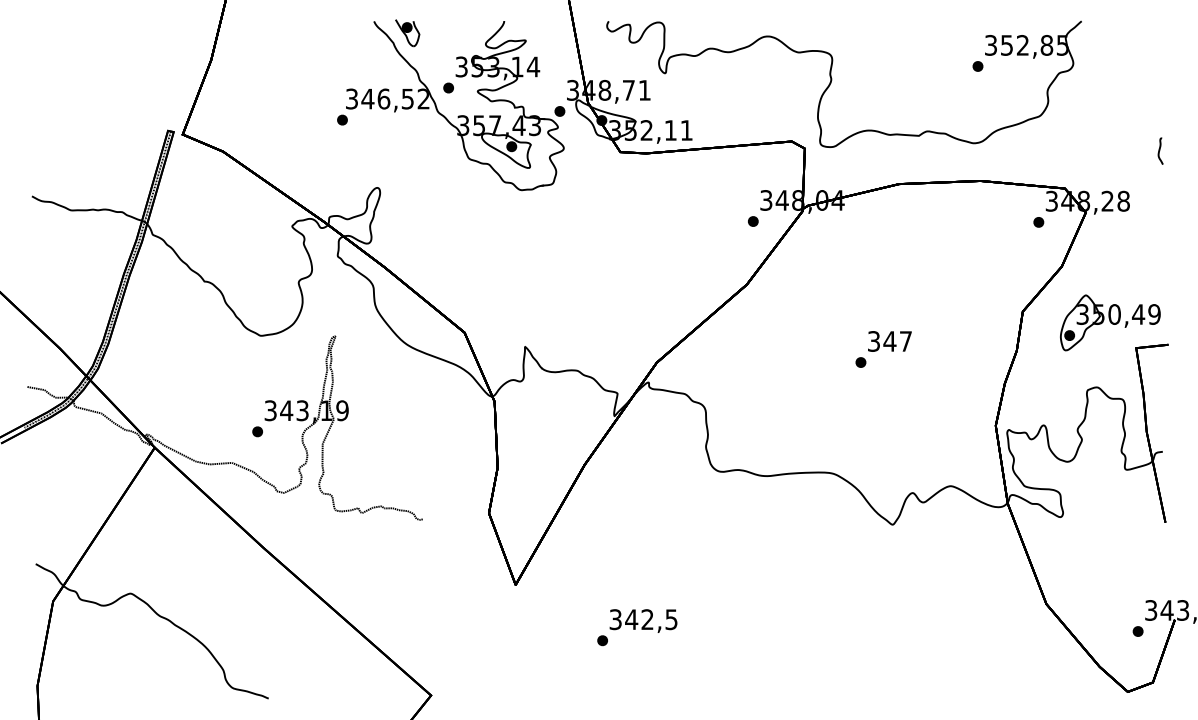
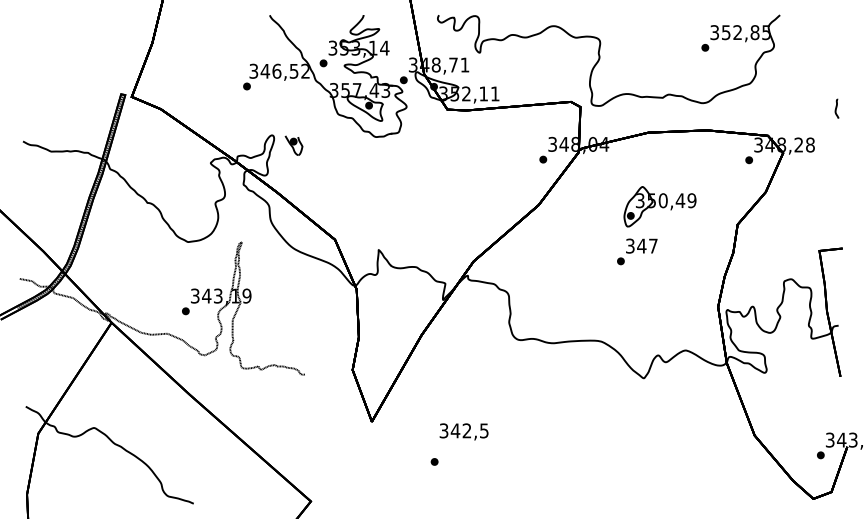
part: (407, 33) -> (293, 145), moved
part: (1110, 322) -> (660, 206), moved
text: (643, 620) -> (464, 431), moved

